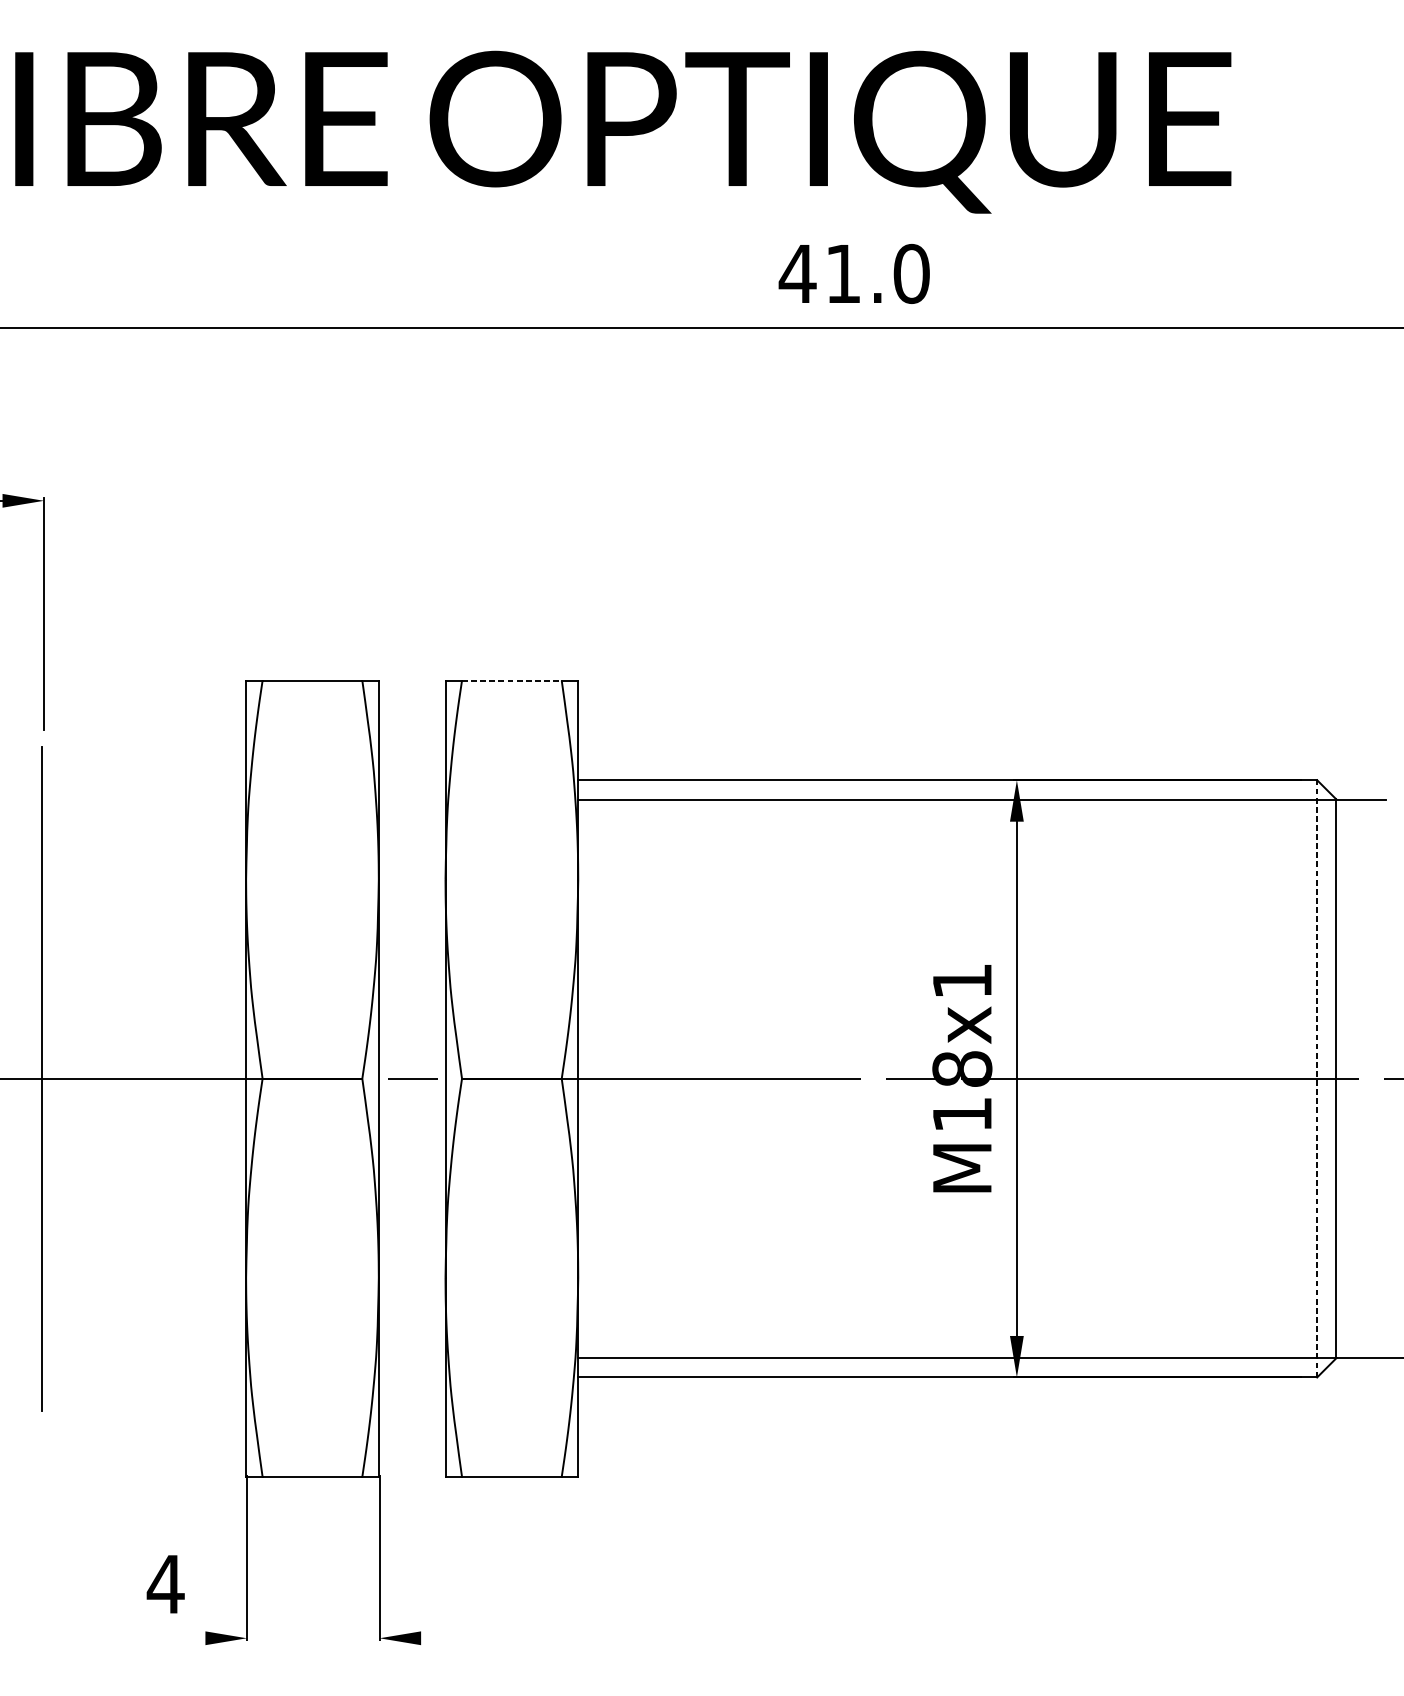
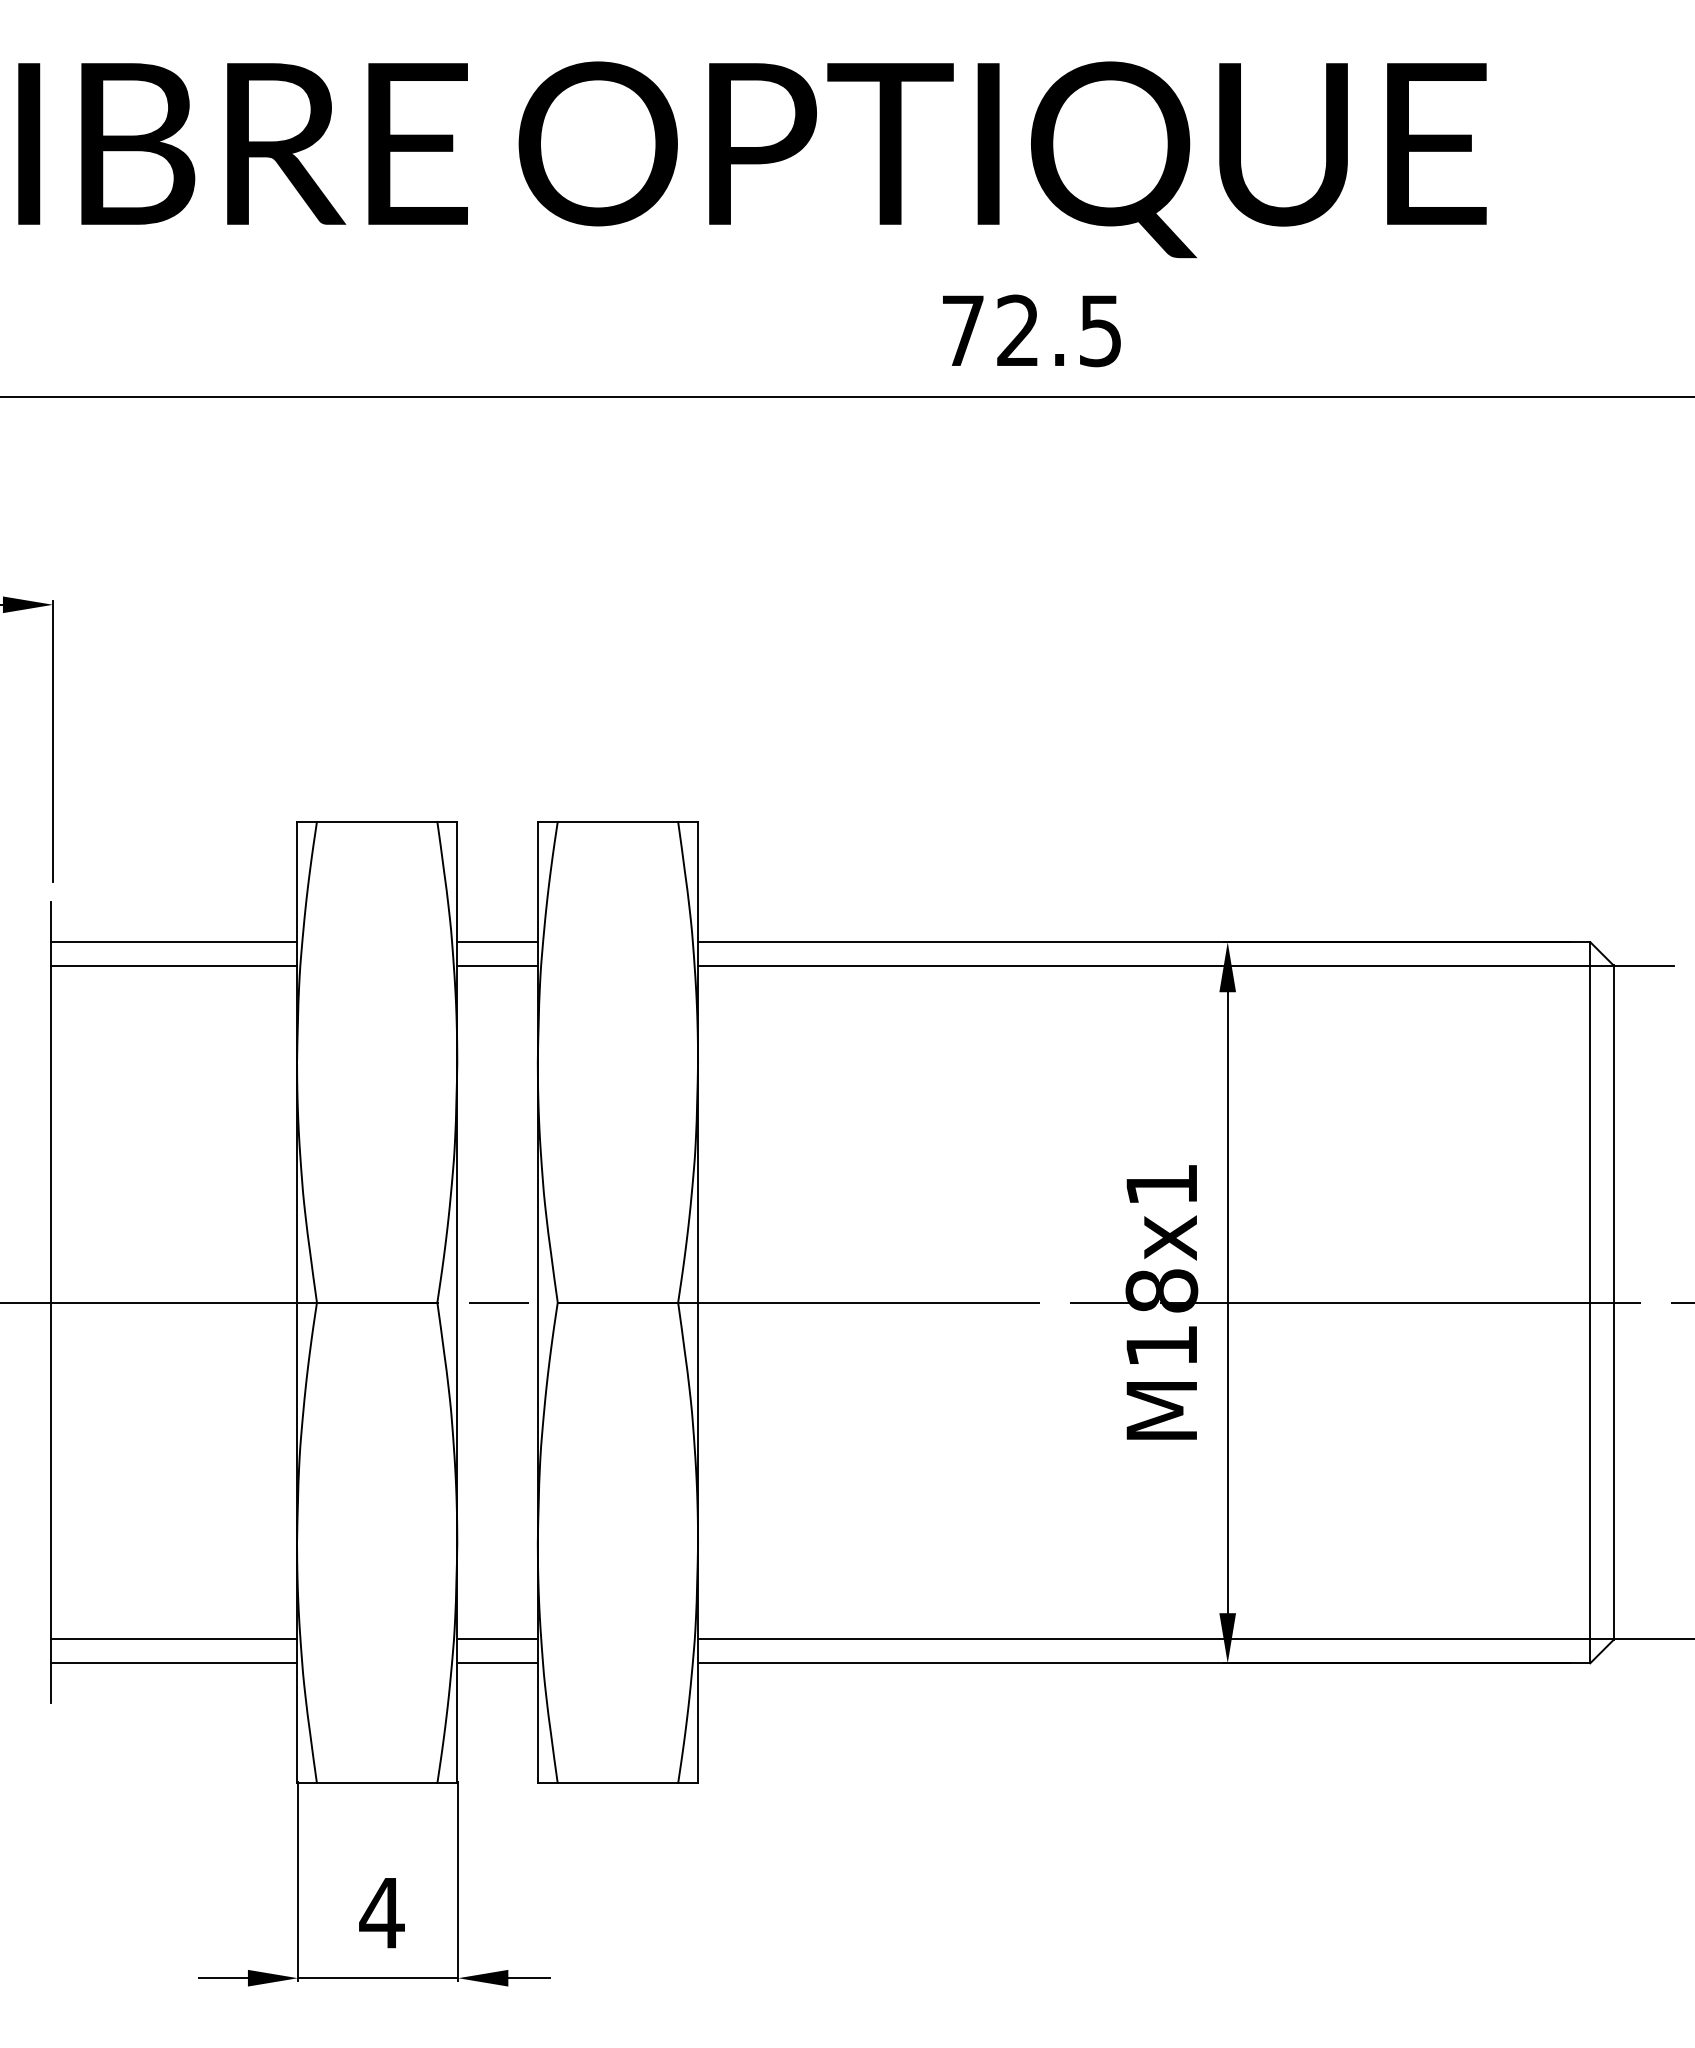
text: (854, 273) -> (1031, 330), 41.0 -> 72.5
line: (512, 680) -> (618, 821), dashed -> solid
line: (144, 780) -> (174, 942), added
line: (412, 780) -> (497, 942), added
line: (144, 800) -> (174, 966), added
line: (412, 800) -> (497, 966), added
line: (1317, 1078) -> (1590, 1302), dashed -> solid
line: (144, 1357) -> (174, 1639), added
line: (412, 1357) -> (497, 1639), added
line: (144, 1377) -> (174, 1663), added
line: (412, 1377) -> (497, 1663), added
text: (165, 1584) -> (381, 1913), moved
line: (184, 1638) -> (222, 1978), added
line: (313, 1638) -> (378, 1978), added
line: (438, 1638) -> (529, 1978), added

